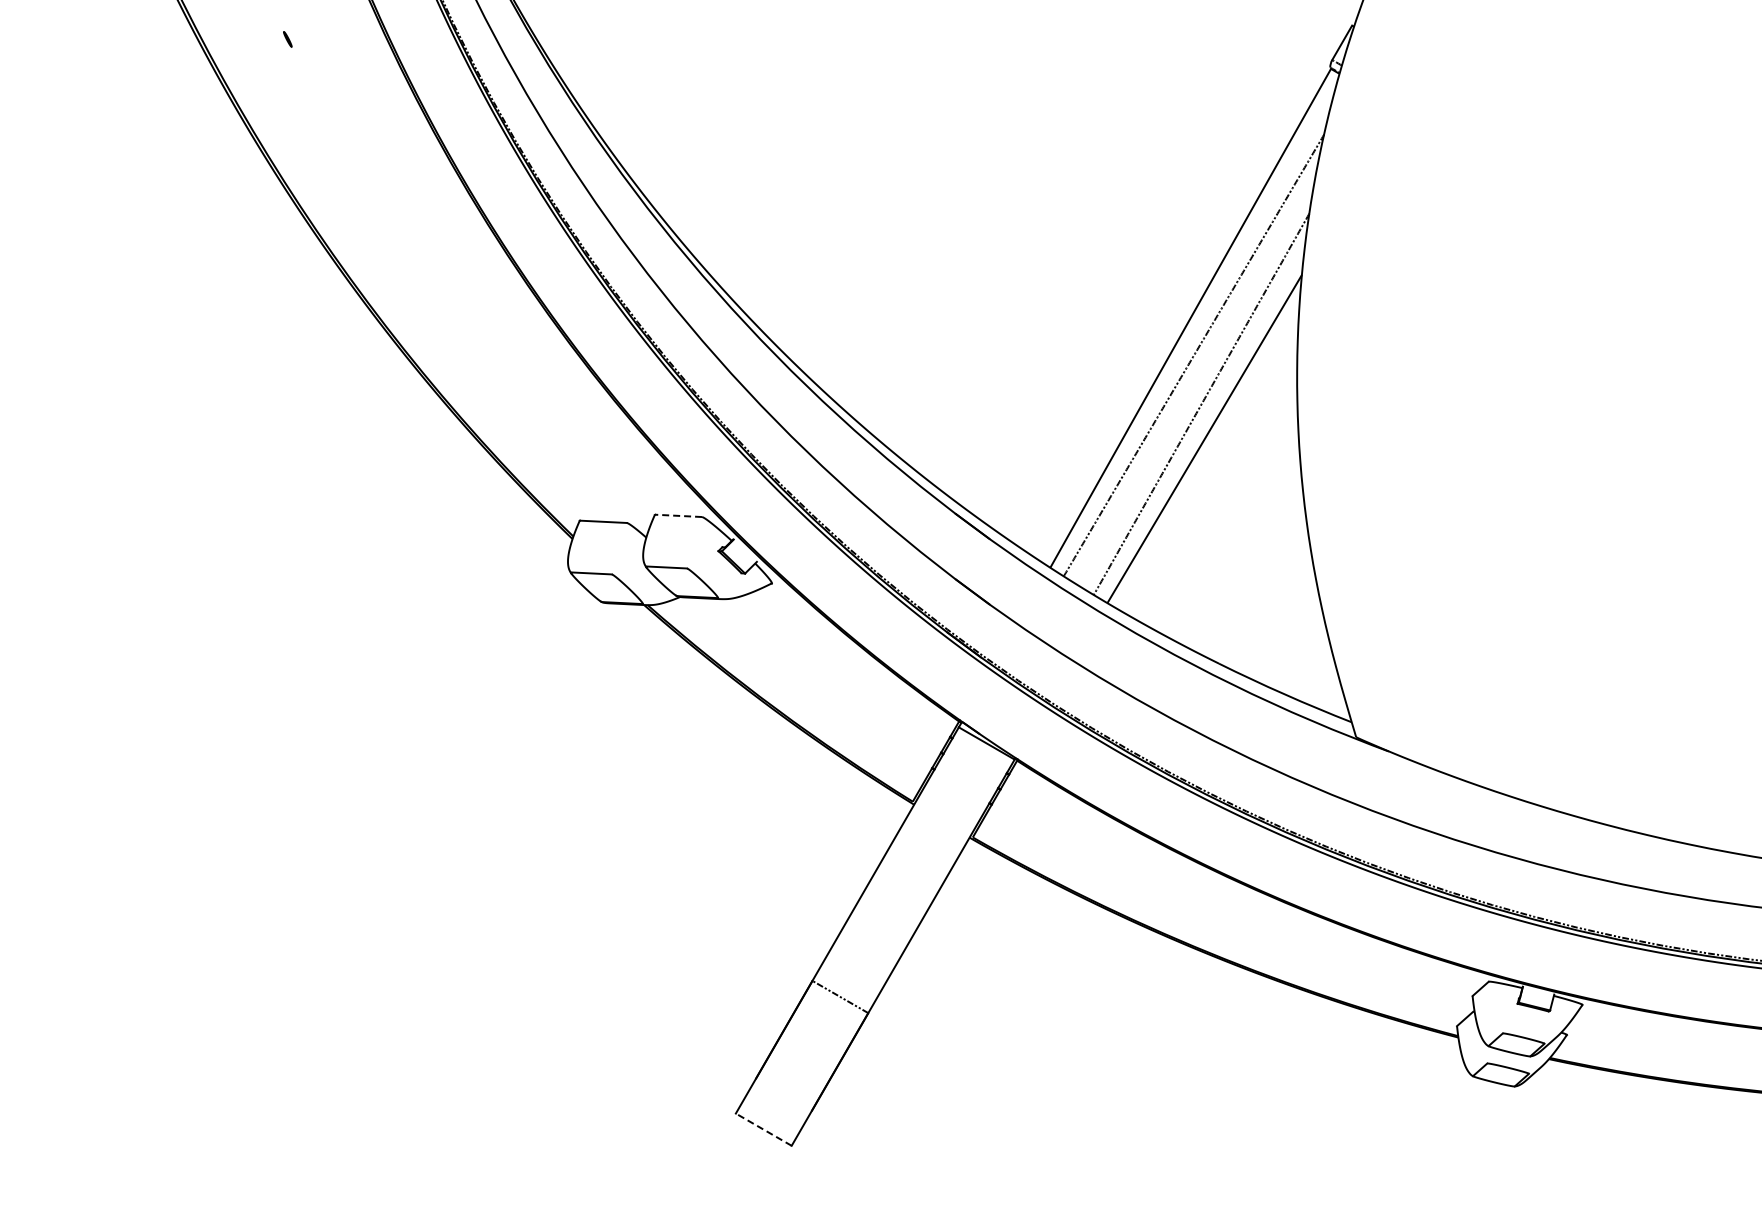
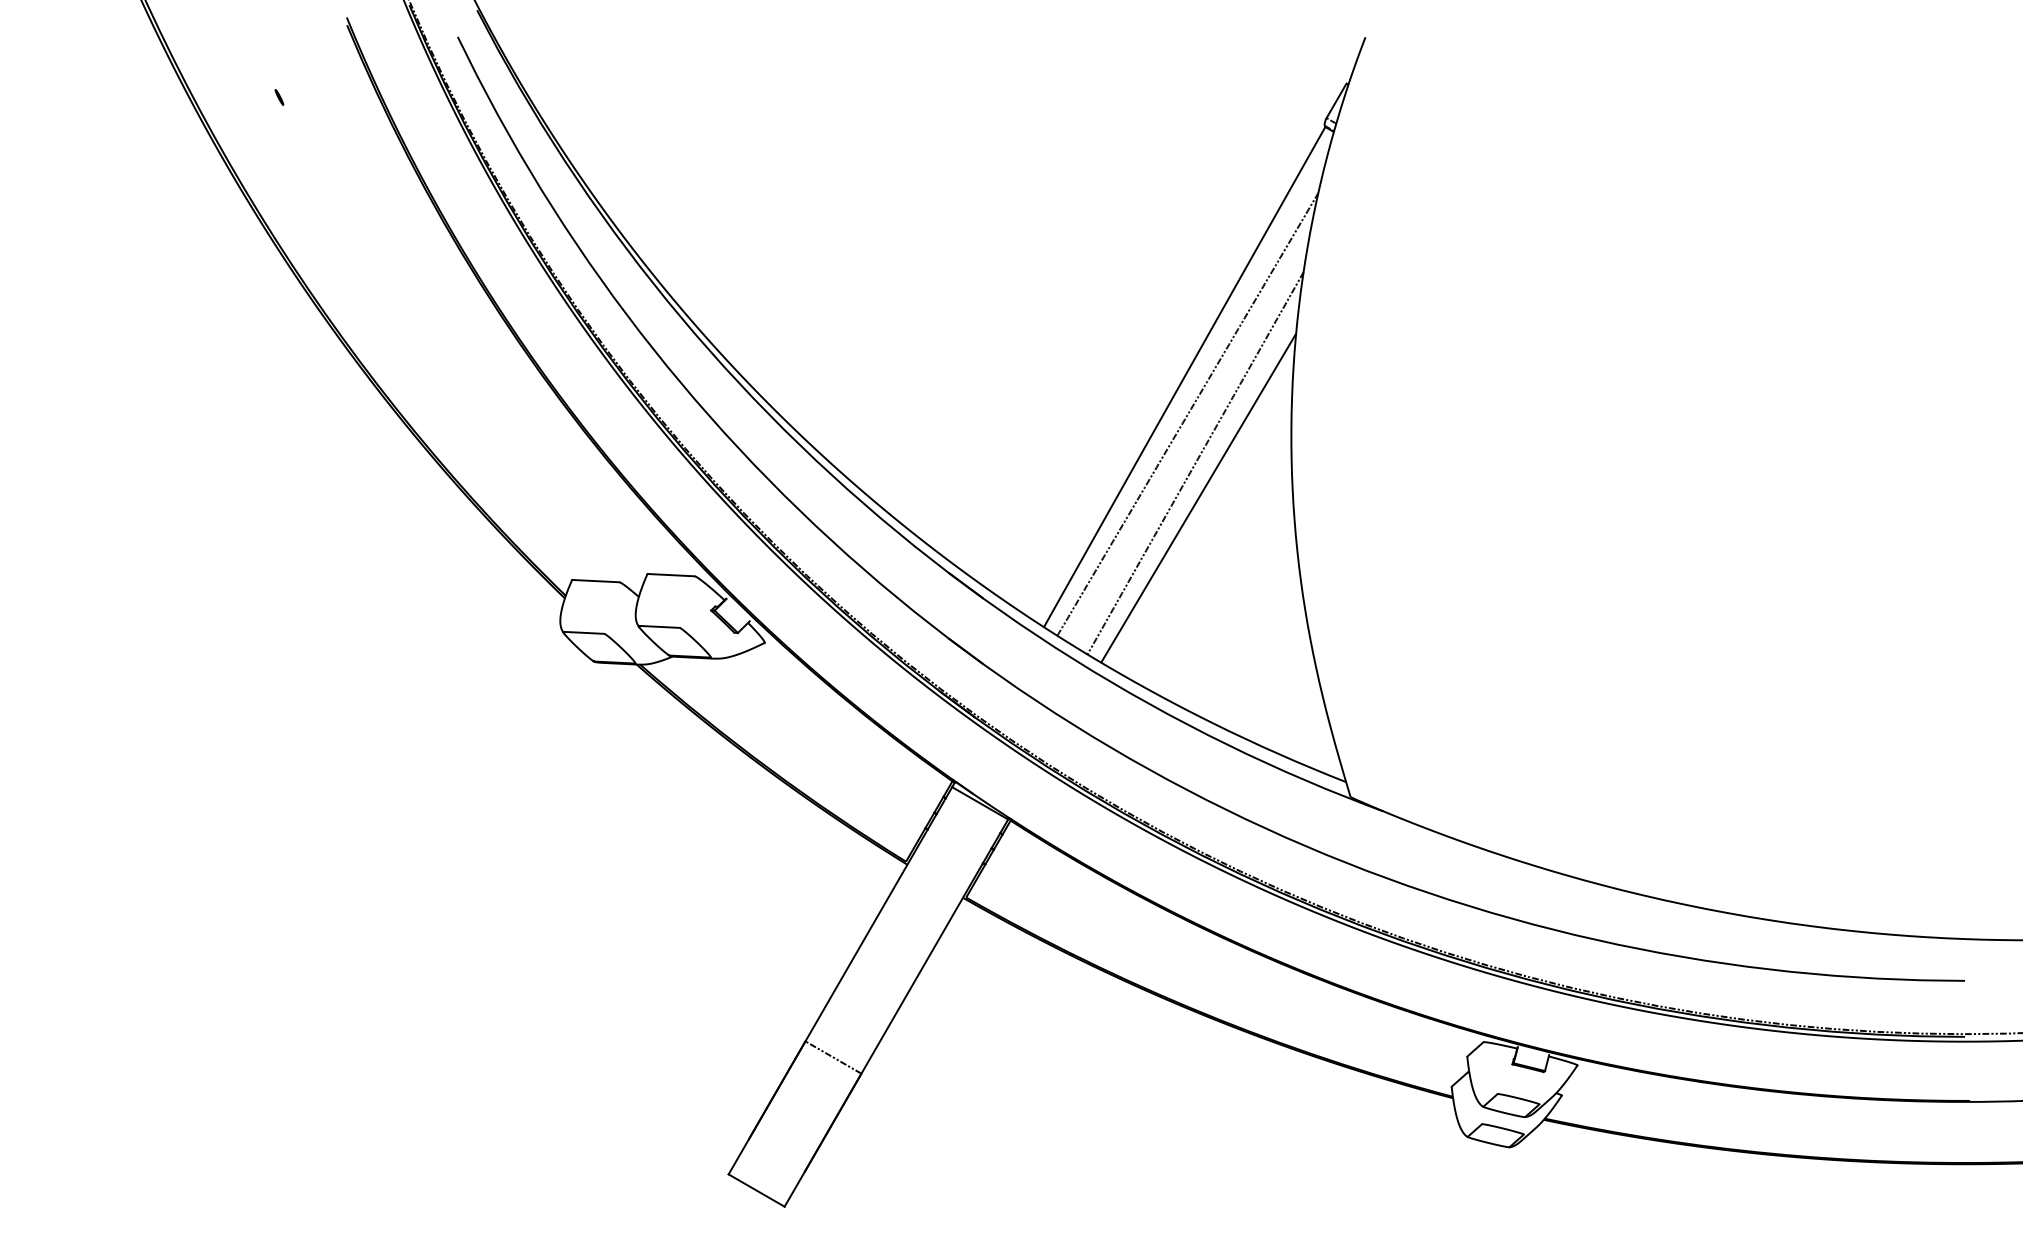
line: (677, 516) -> (670, 575), dashed -> solid
line: (763, 1129) -> (756, 1190), dashed -> solid

